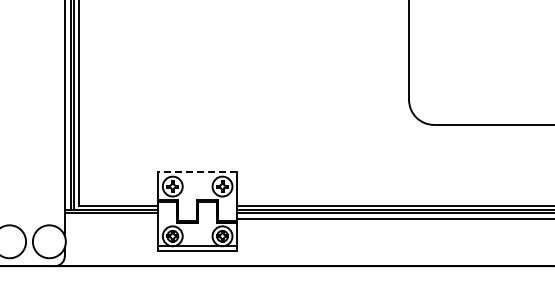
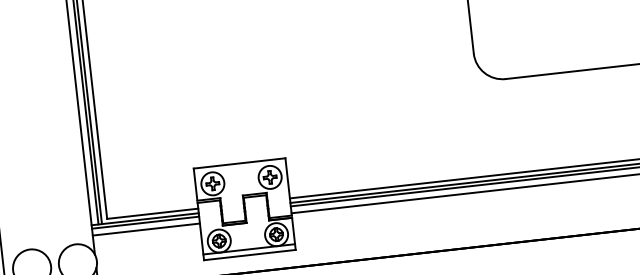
line: (197, 171) -> (239, 163), dashed -> solid
line: (110, 219) -> (145, 229), added

